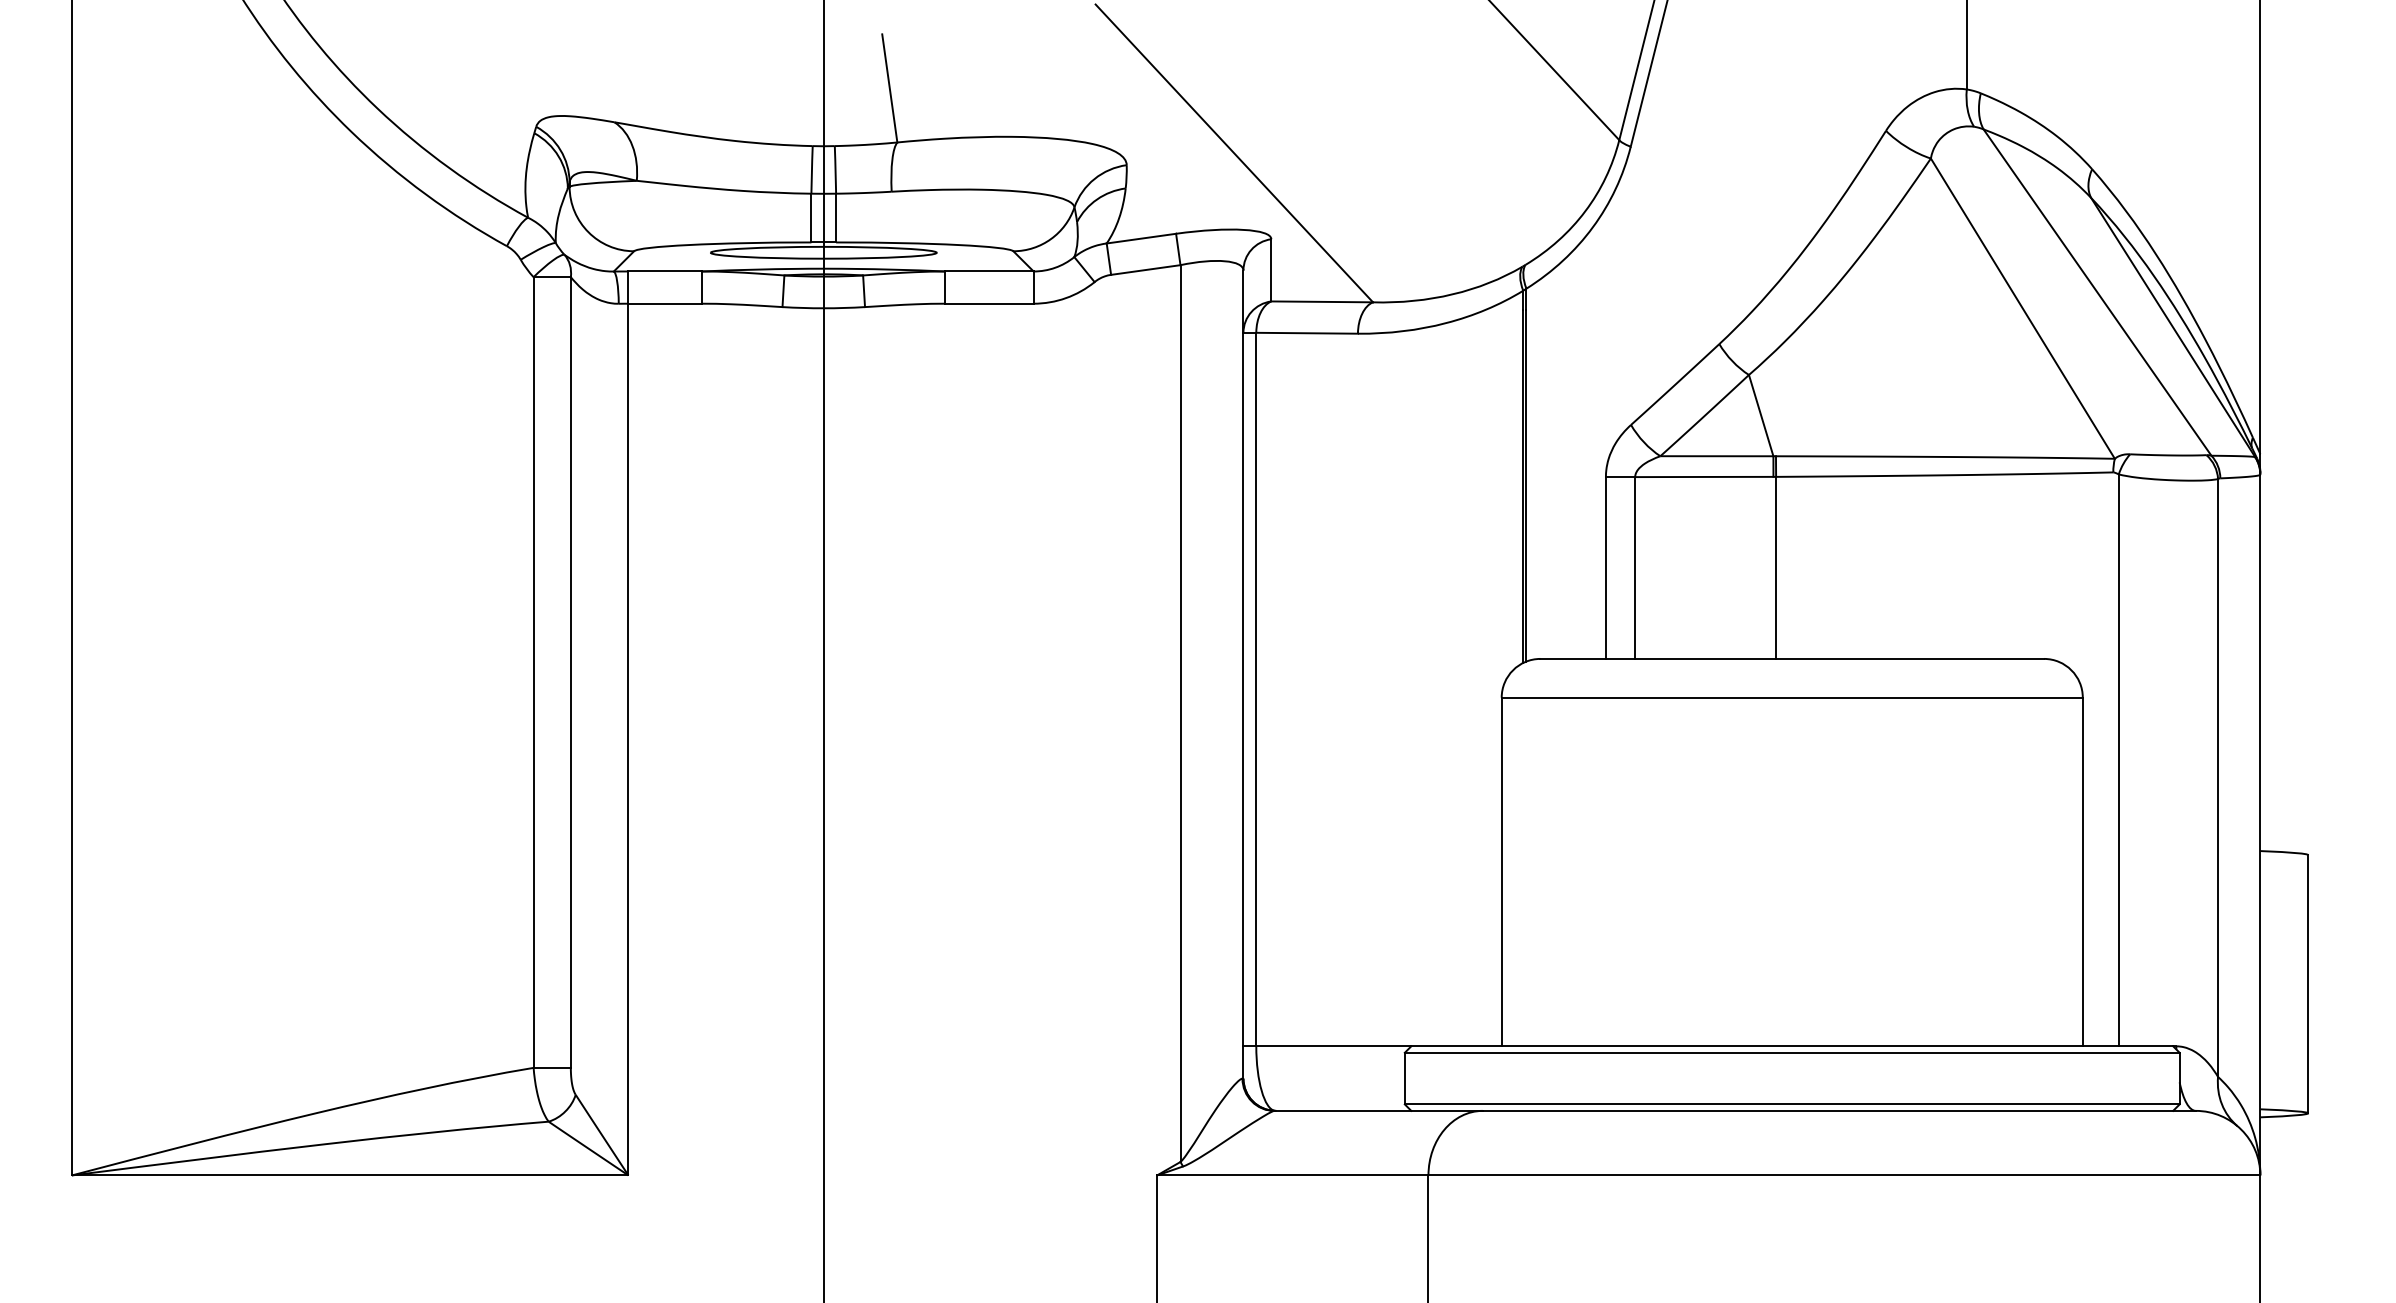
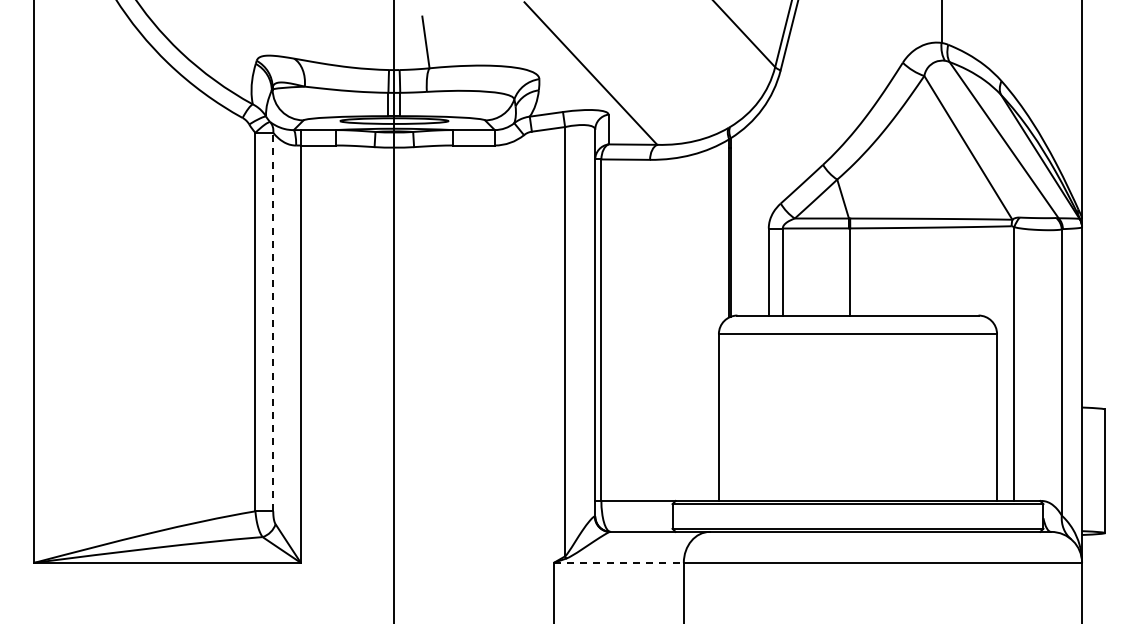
line: (571, 671) -> (273, 321), solid -> dashed
line: (1292, 1174) -> (618, 562), solid -> dashed

